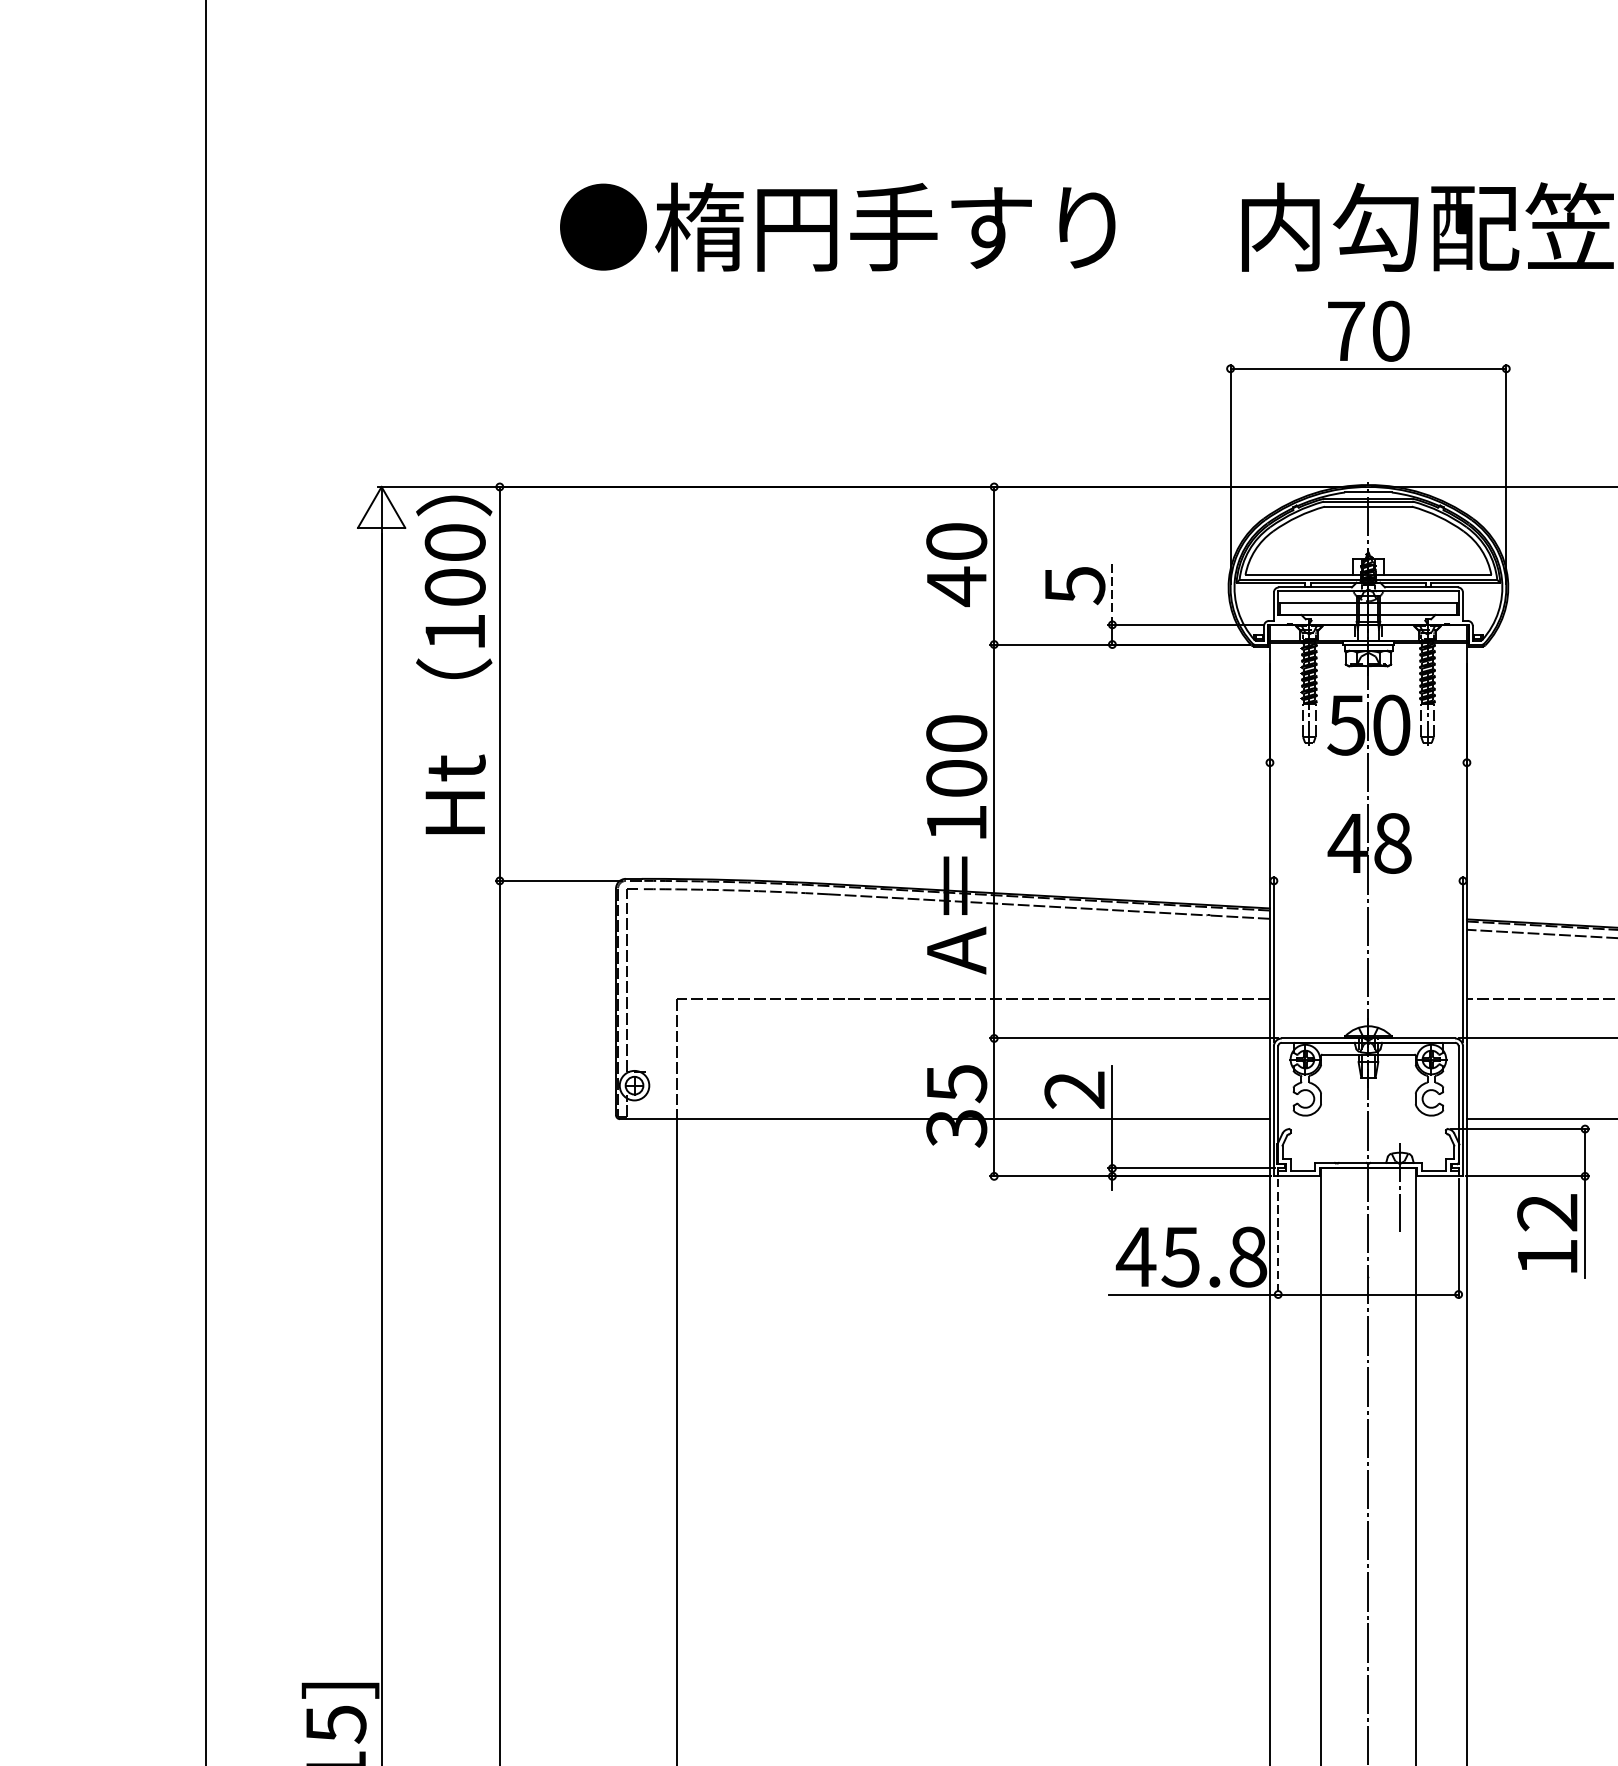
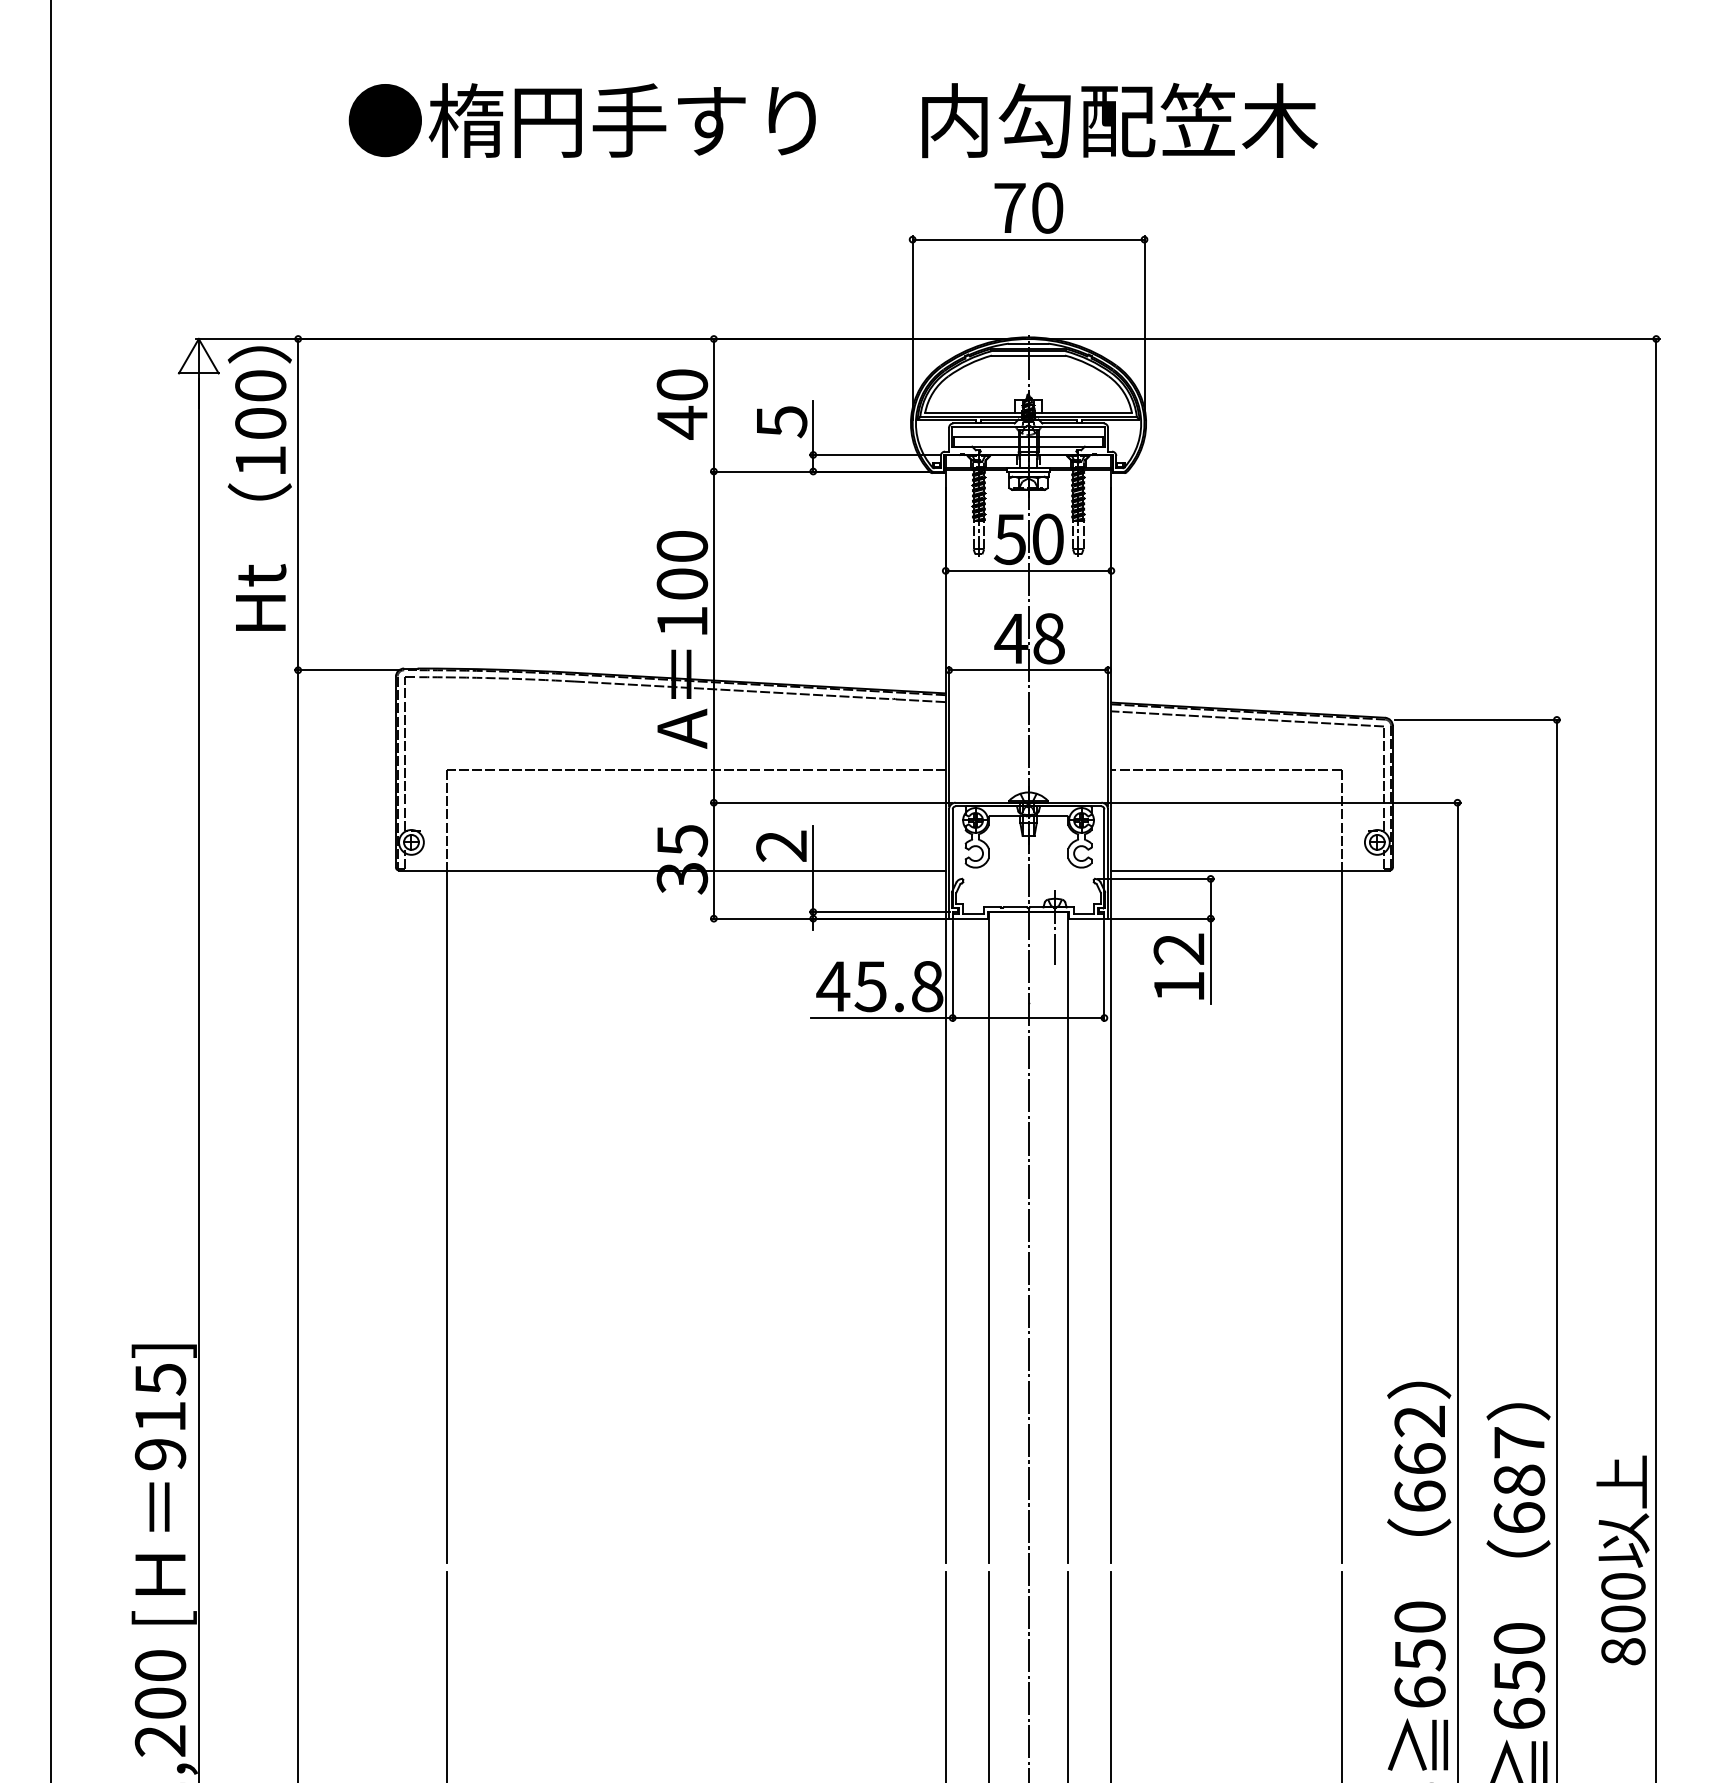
line: (1112, 593) -> (813, 428), dashed -> solid
line: (1368, 762) -> (1028, 570), added
line: (1368, 881) -> (1028, 670), added
line: (1277, 1239) -> (952, 971), dashed -> solid

